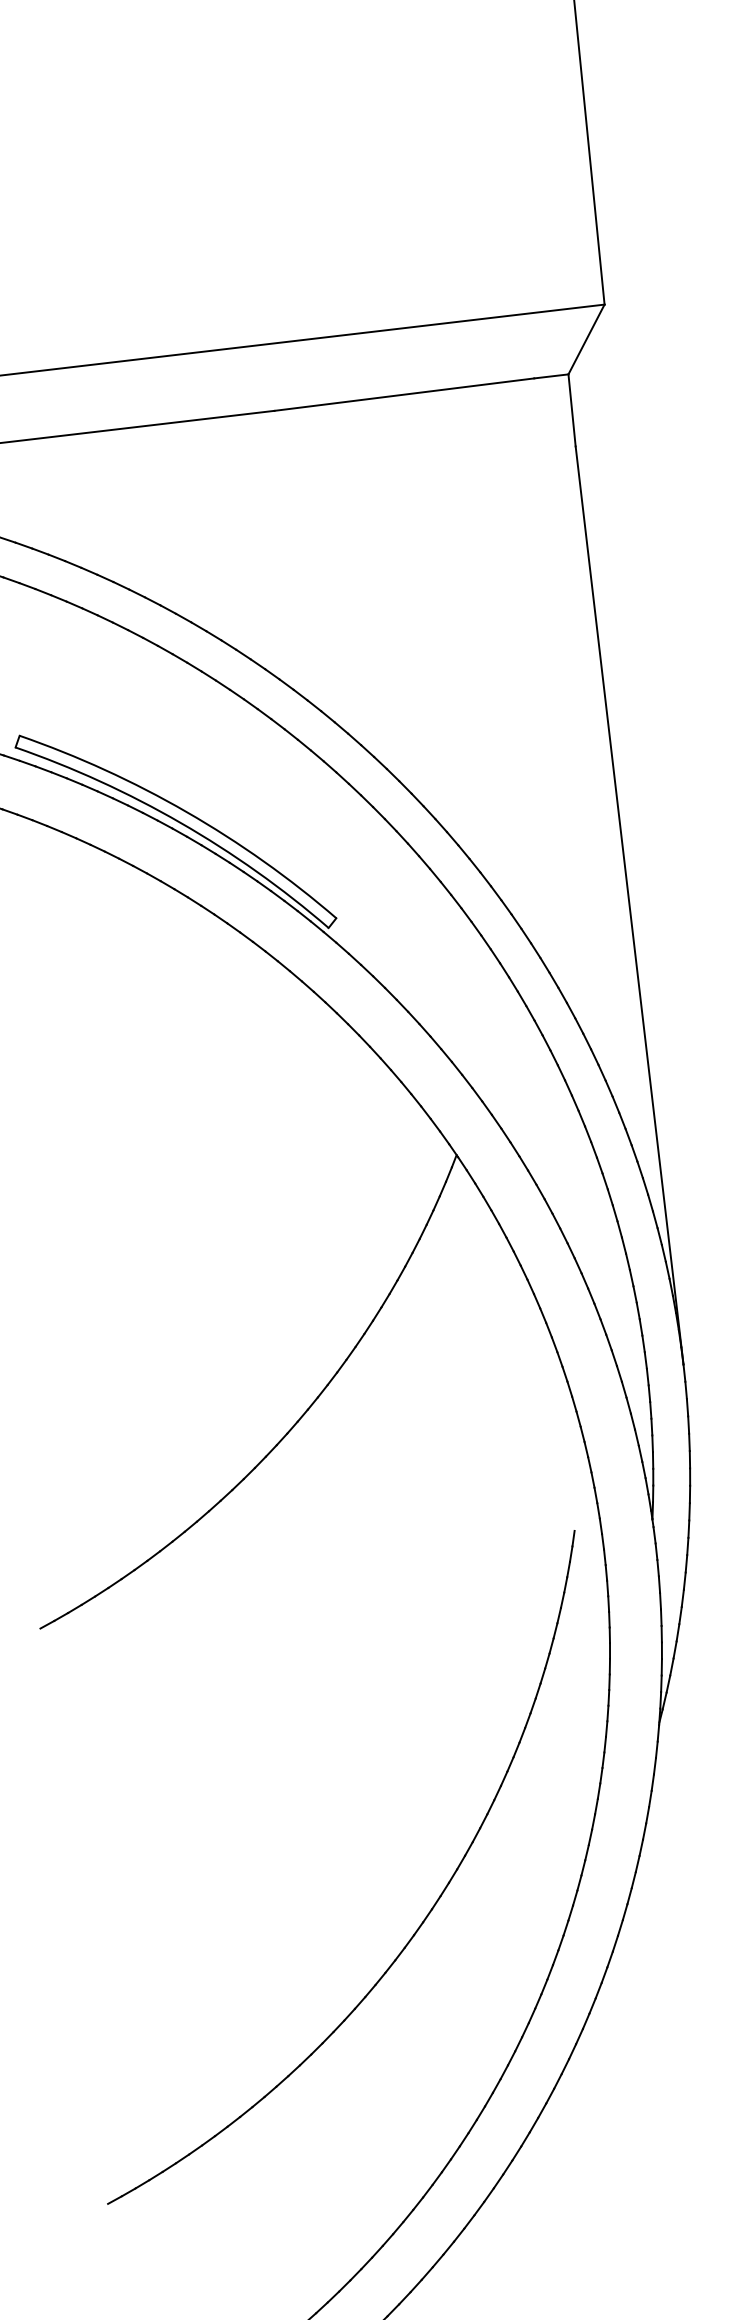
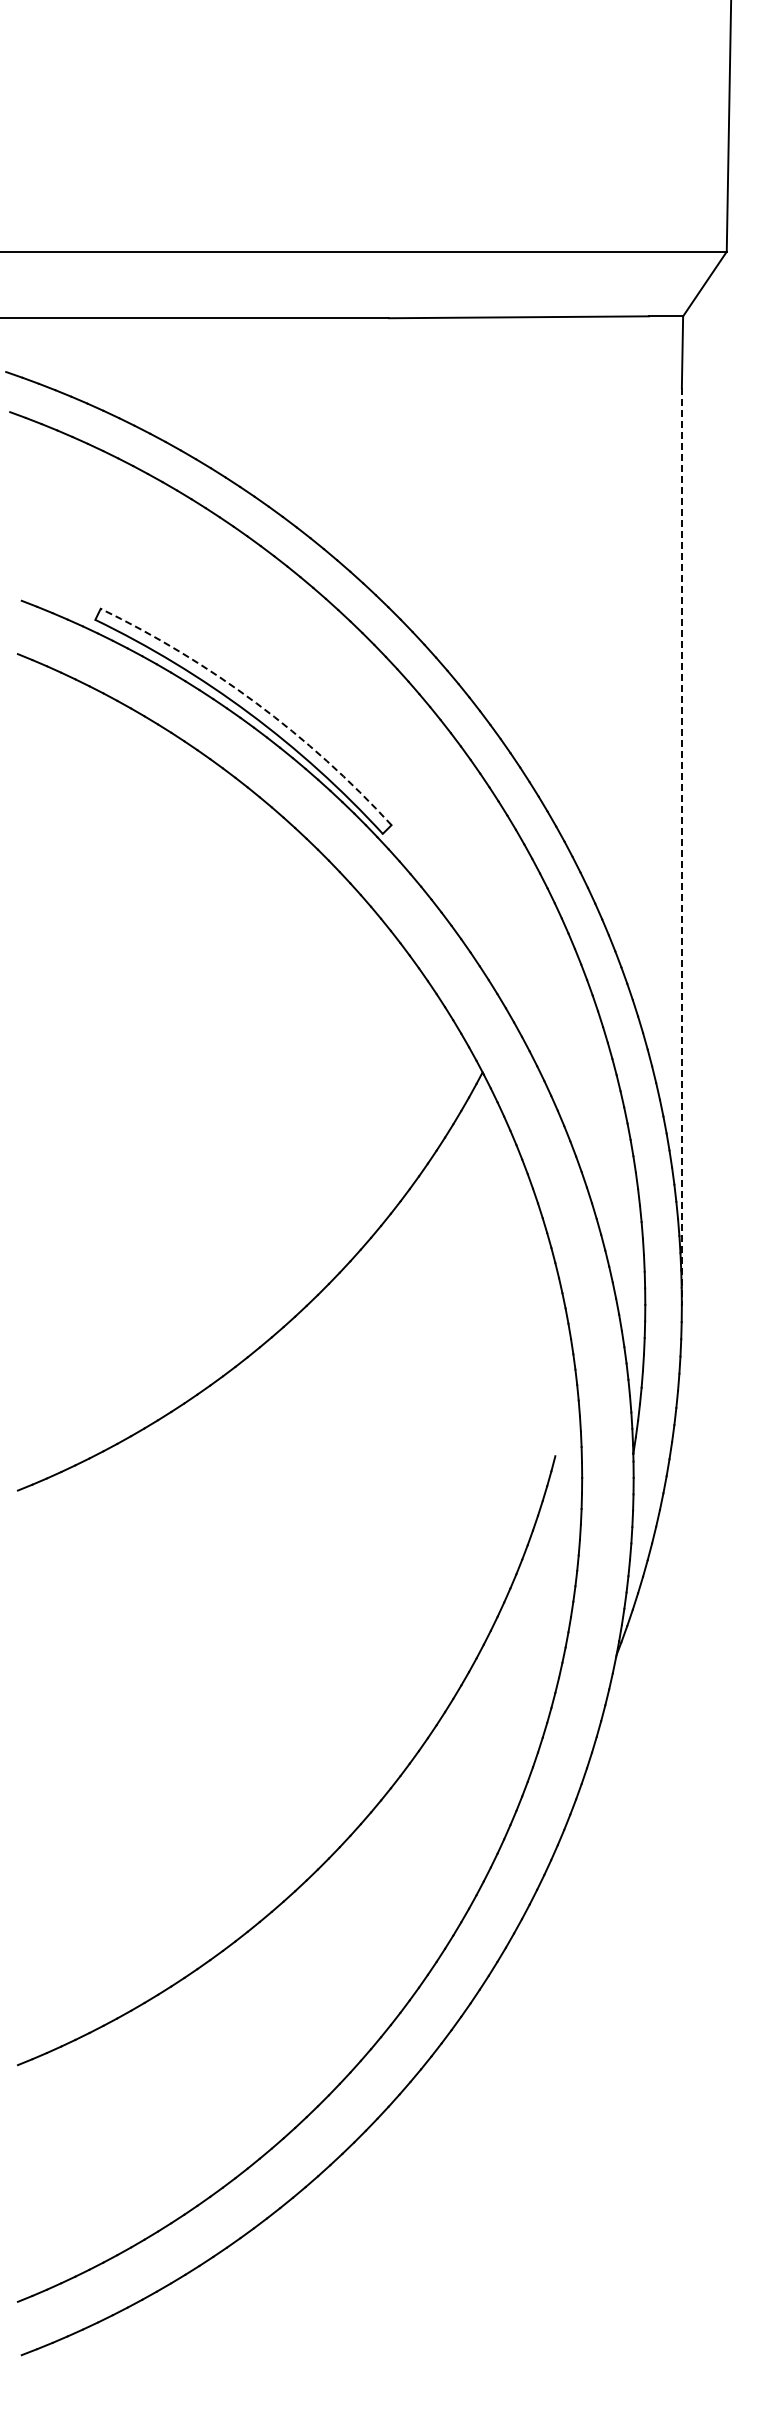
arc: (186, 812) -> (256, 703), solid -> dashed
line: (629, 906) -> (681, 847), solid -> dashed

